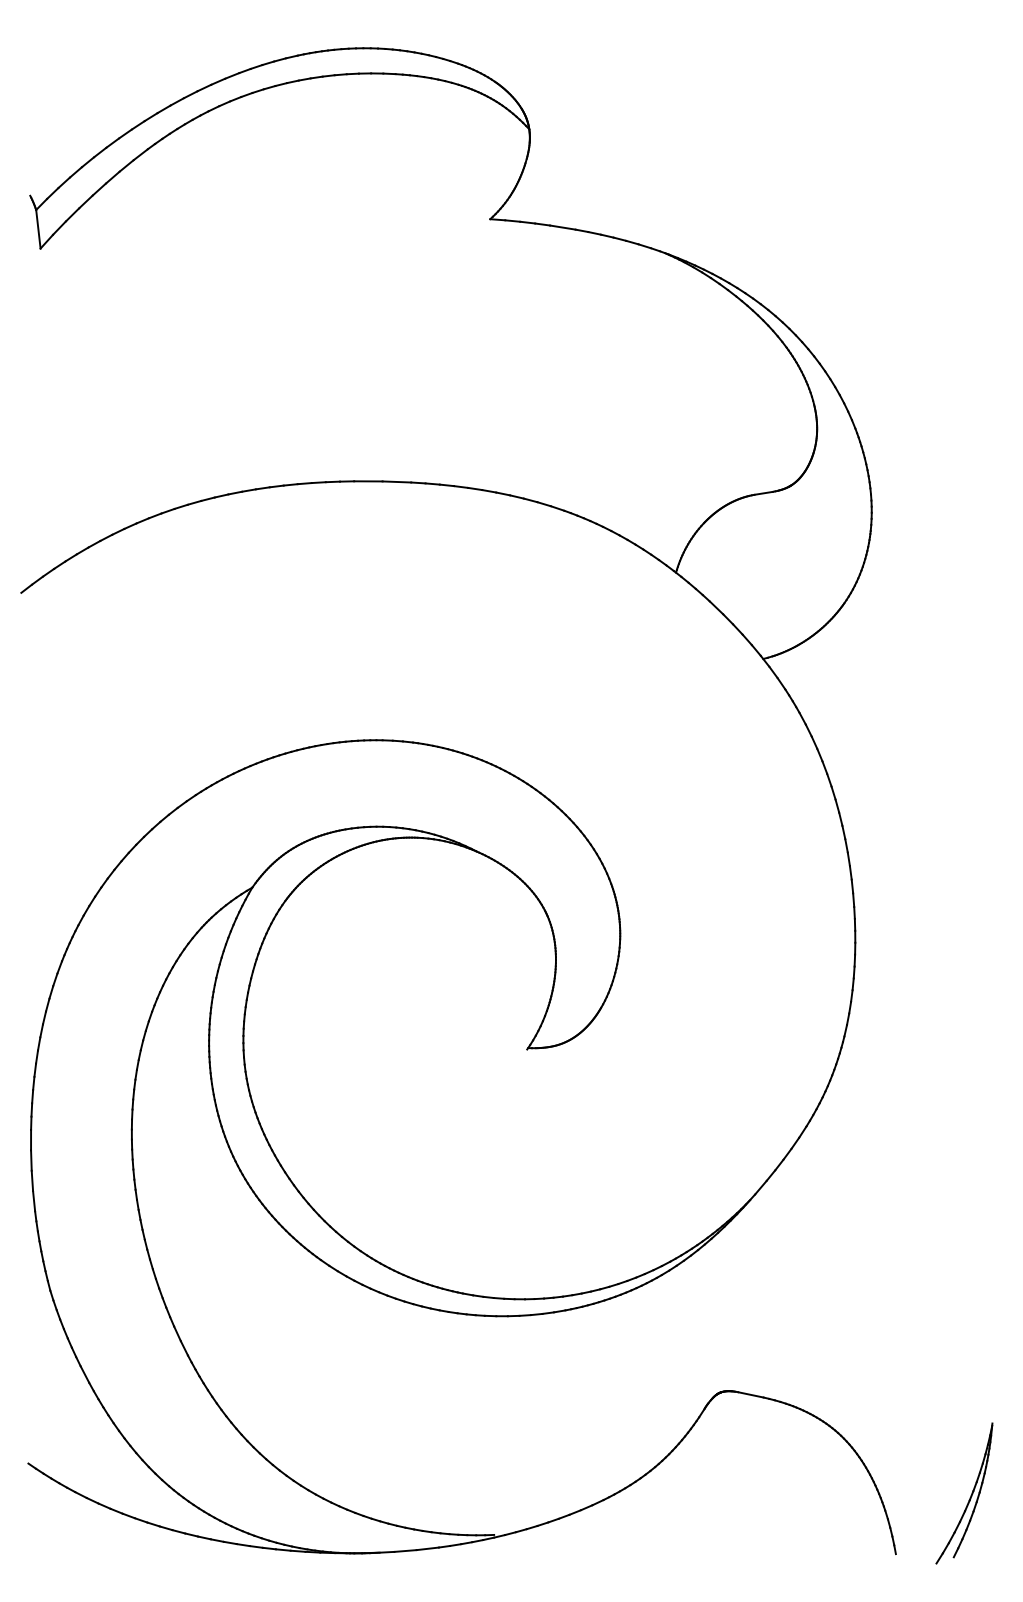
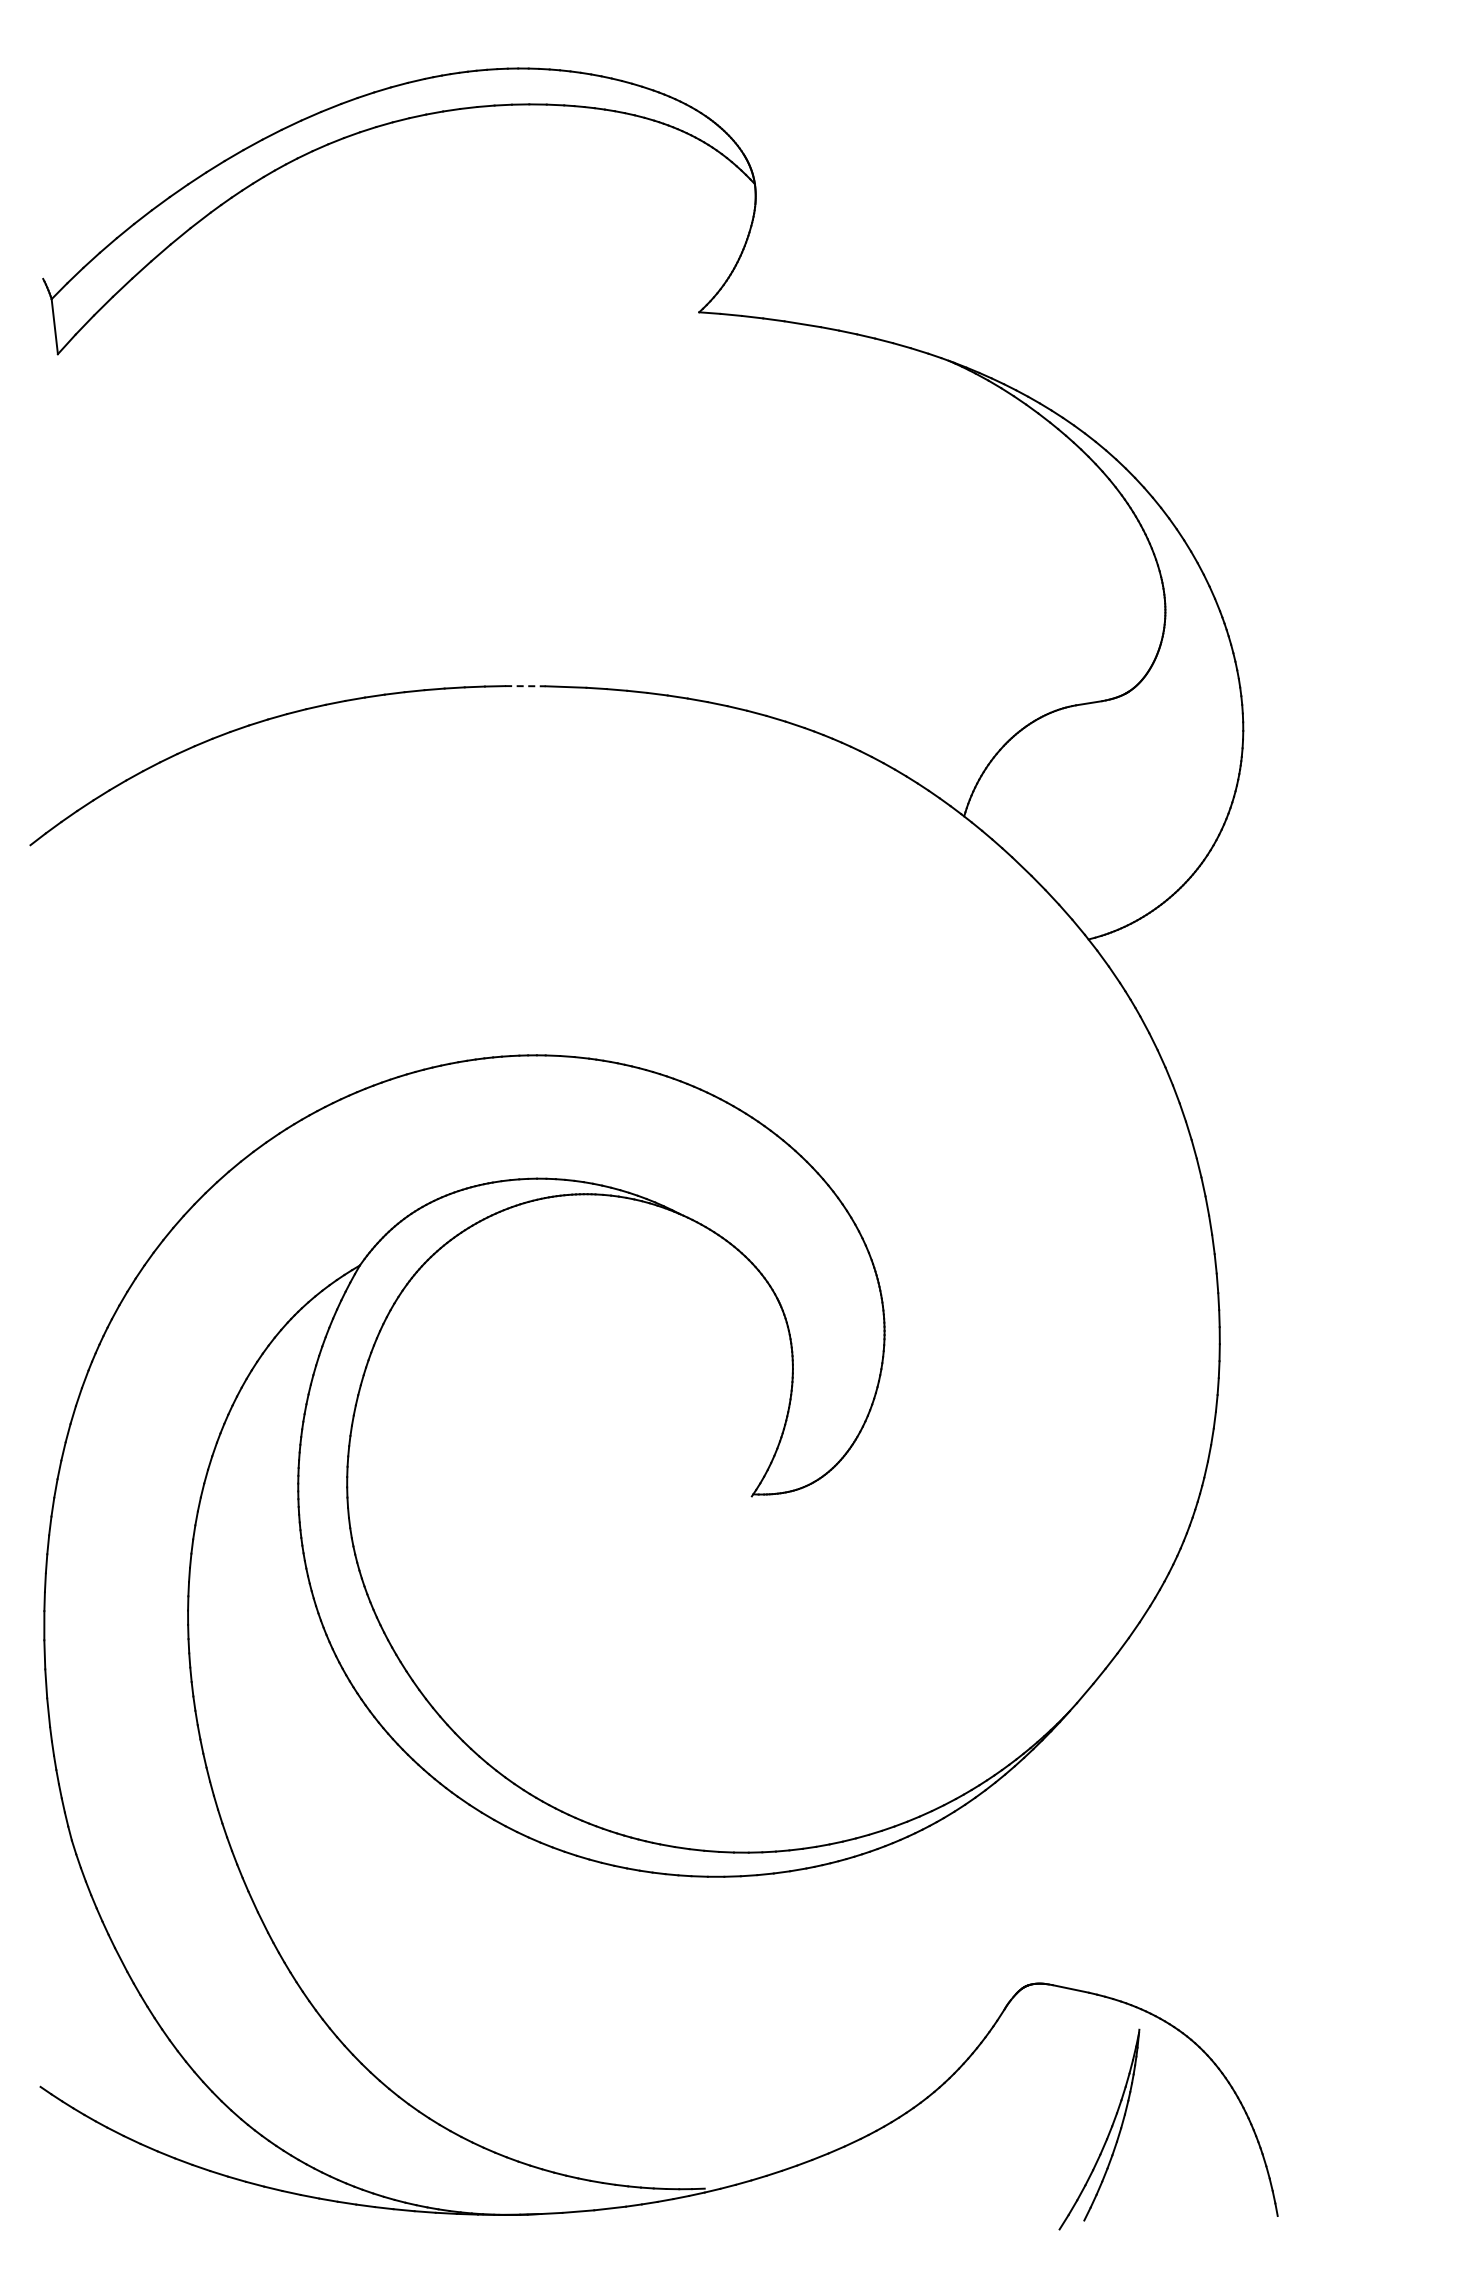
line: (368, 481) -> (525, 686), solid -> dashed
part: (970, 1495) -> (1108, 2132), moved

